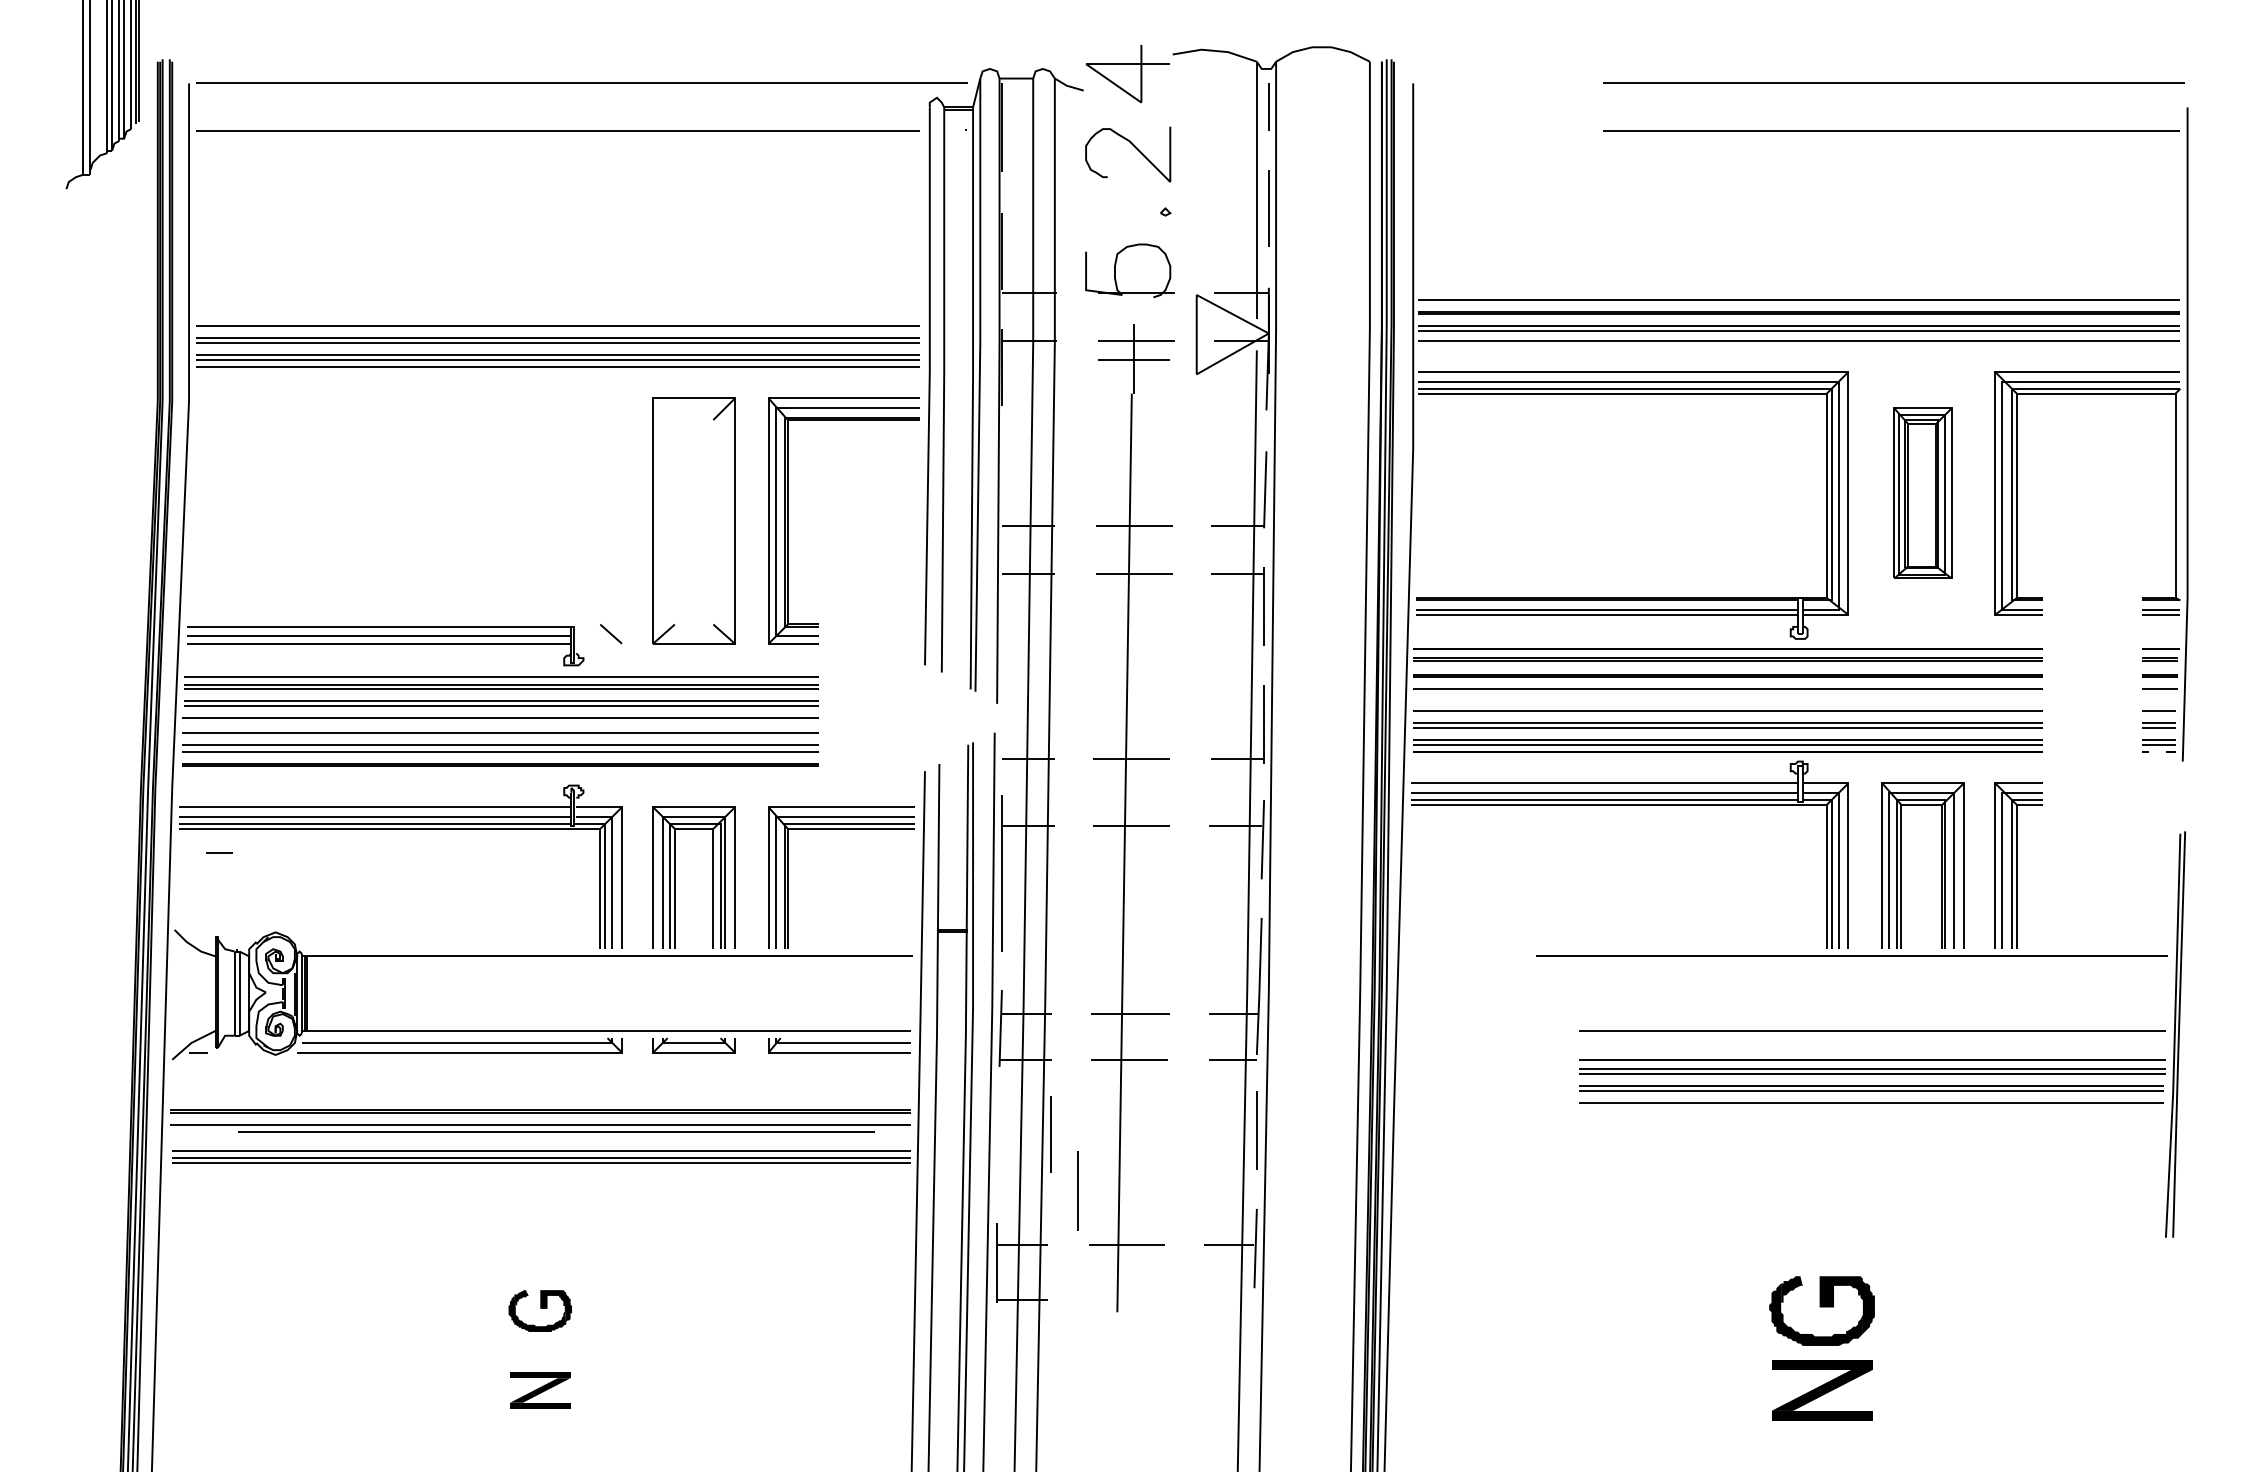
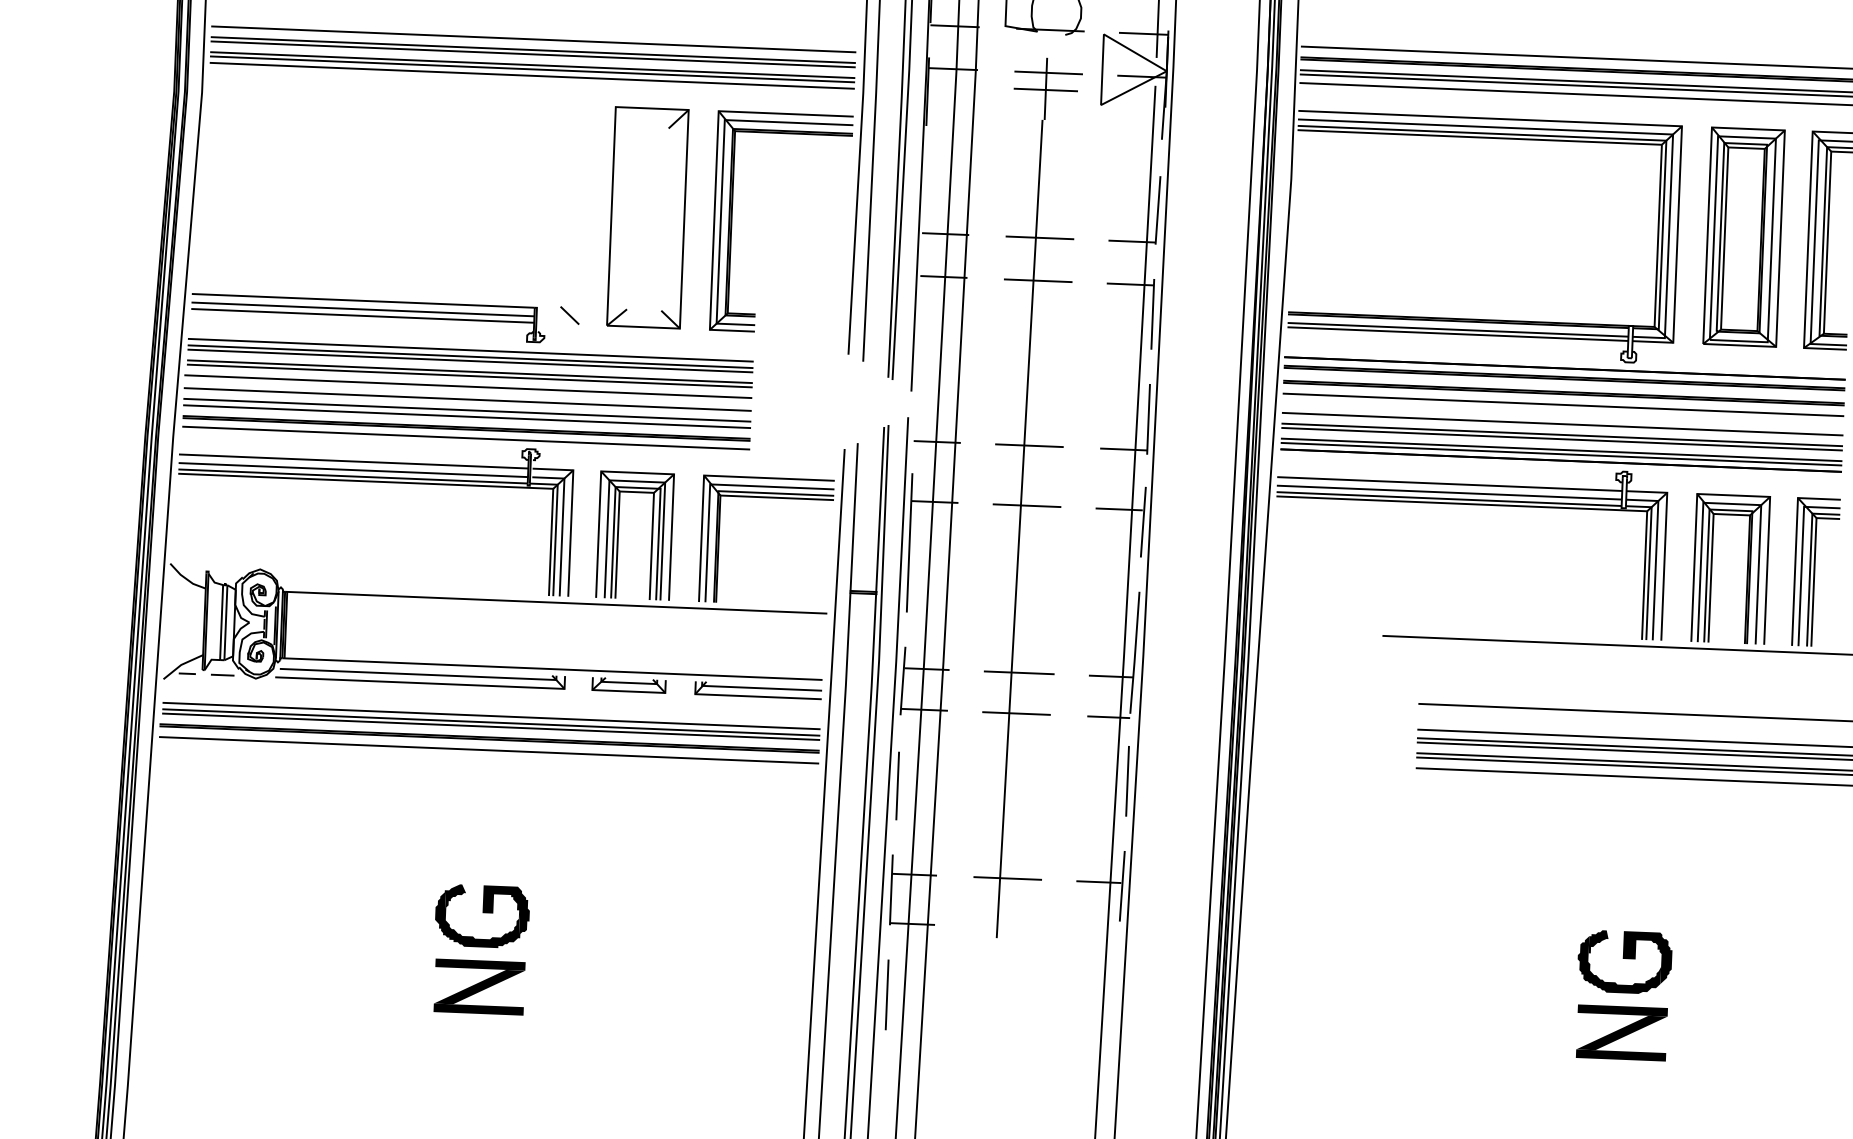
part: (1922, 493) -> (1743, 237), size x1.43
line: (219, 852) -> (222, 675), moved
line: (556, 1131) -> (466, 437), moved
line: (1050, 1134) -> (897, 786), moved
part: (541, 1156) -> (491, 720), moved
line: (1077, 1190) -> (886, 994), moved
part: (540, 1310) -> (482, 915), size x1.67
part: (540, 1390) -> (479, 987), size x1.67

